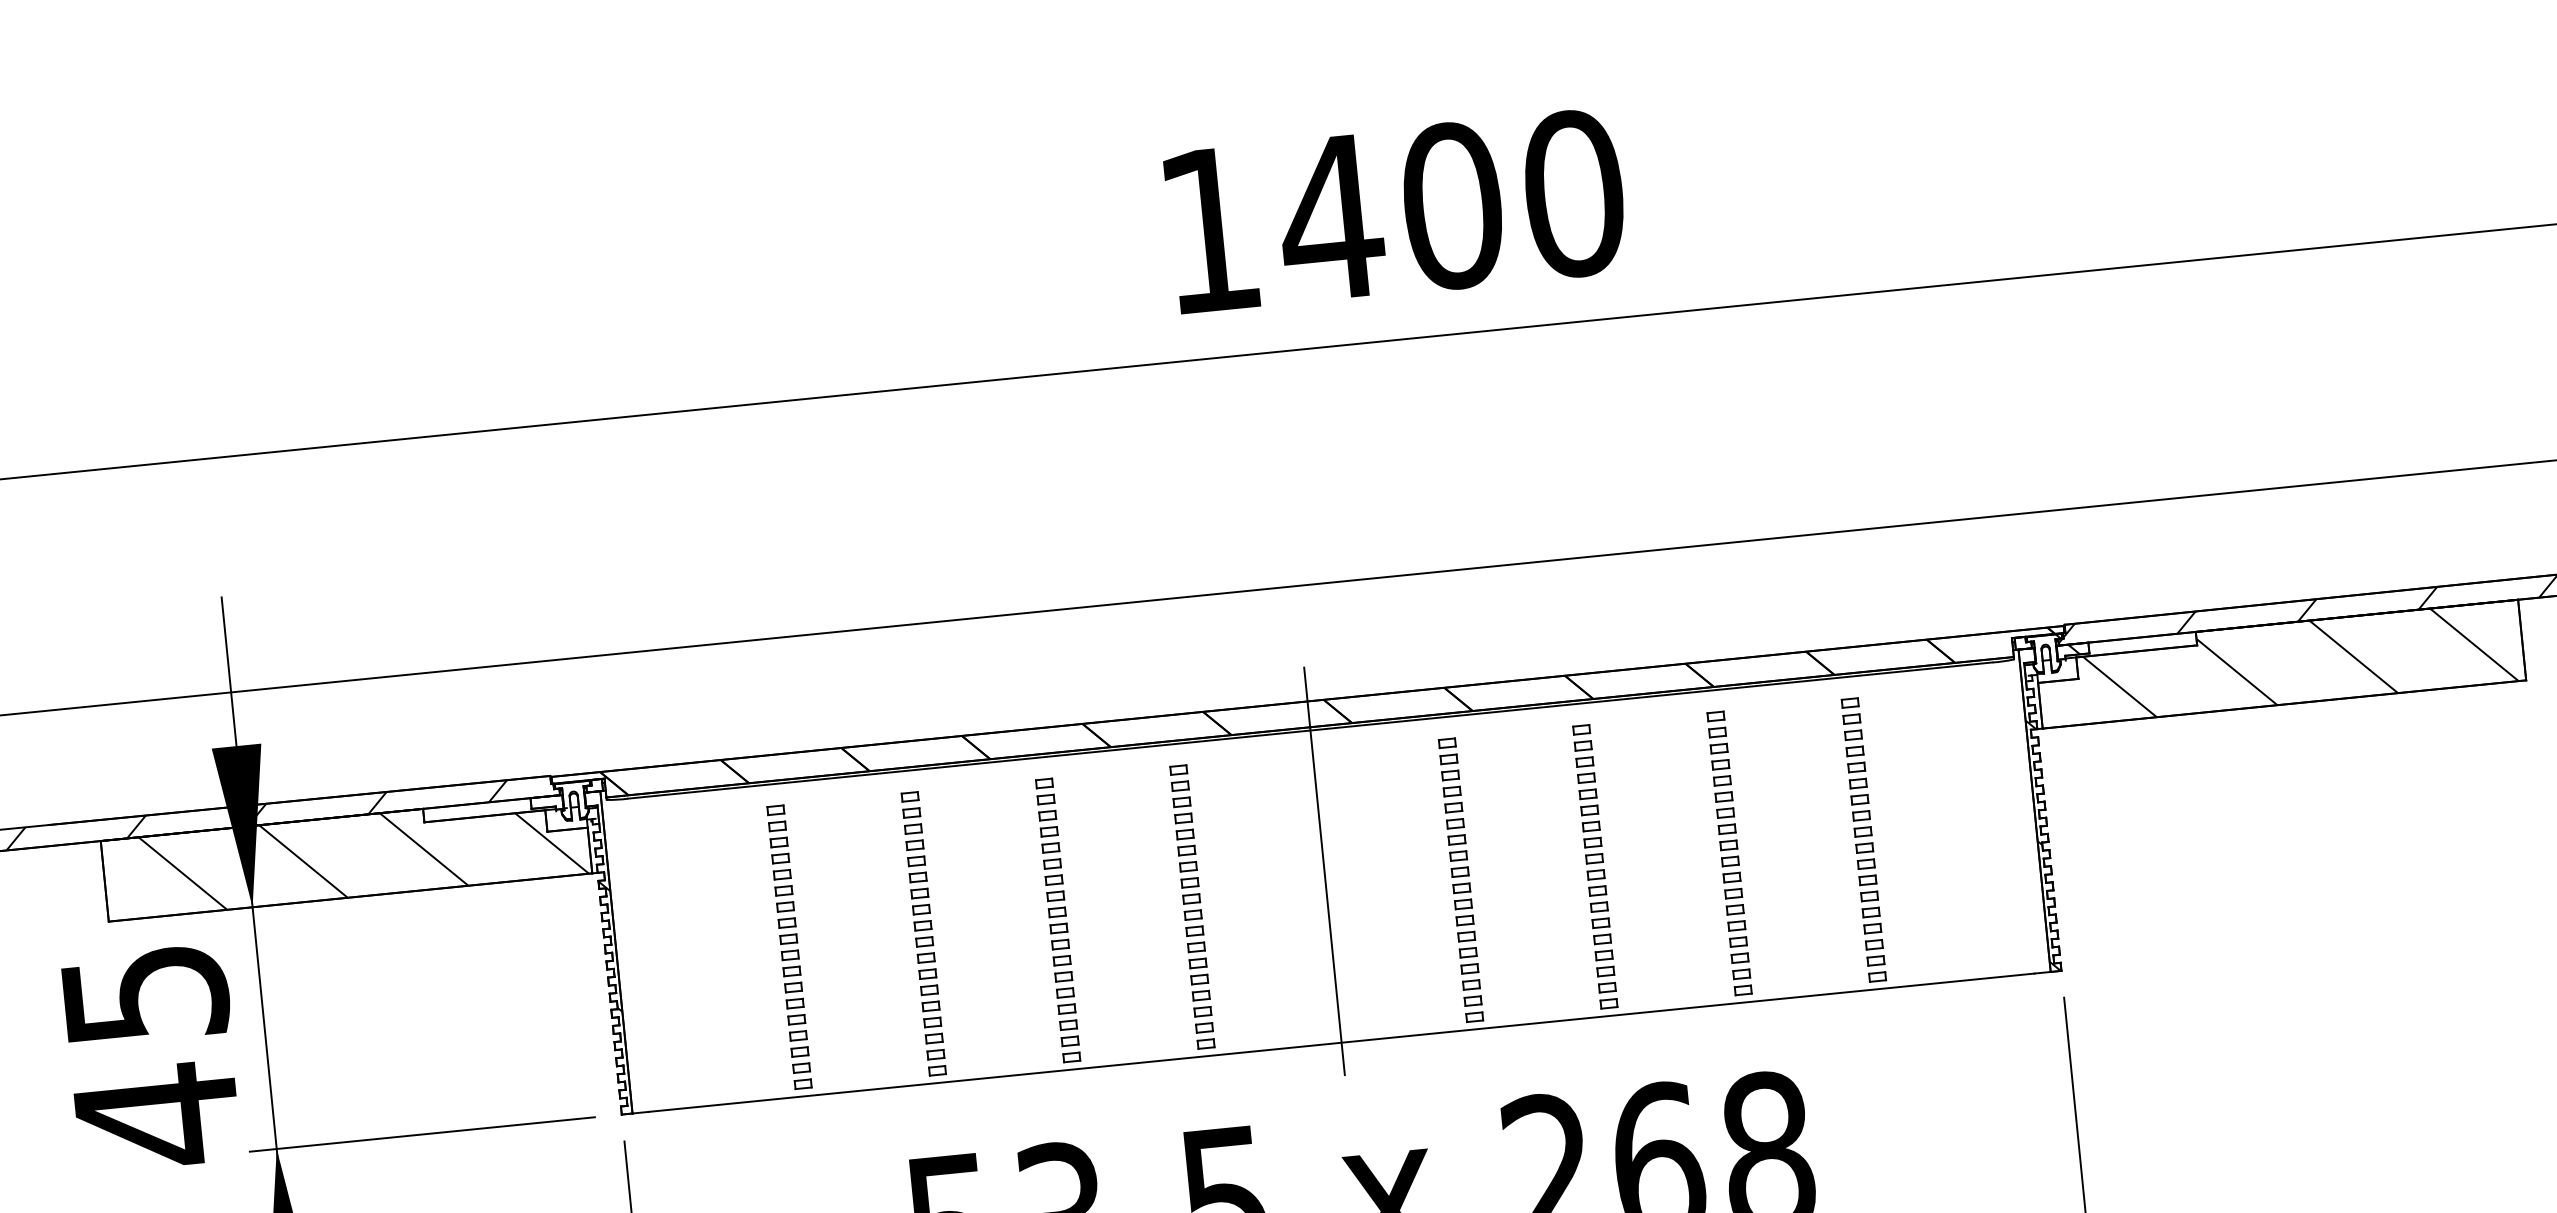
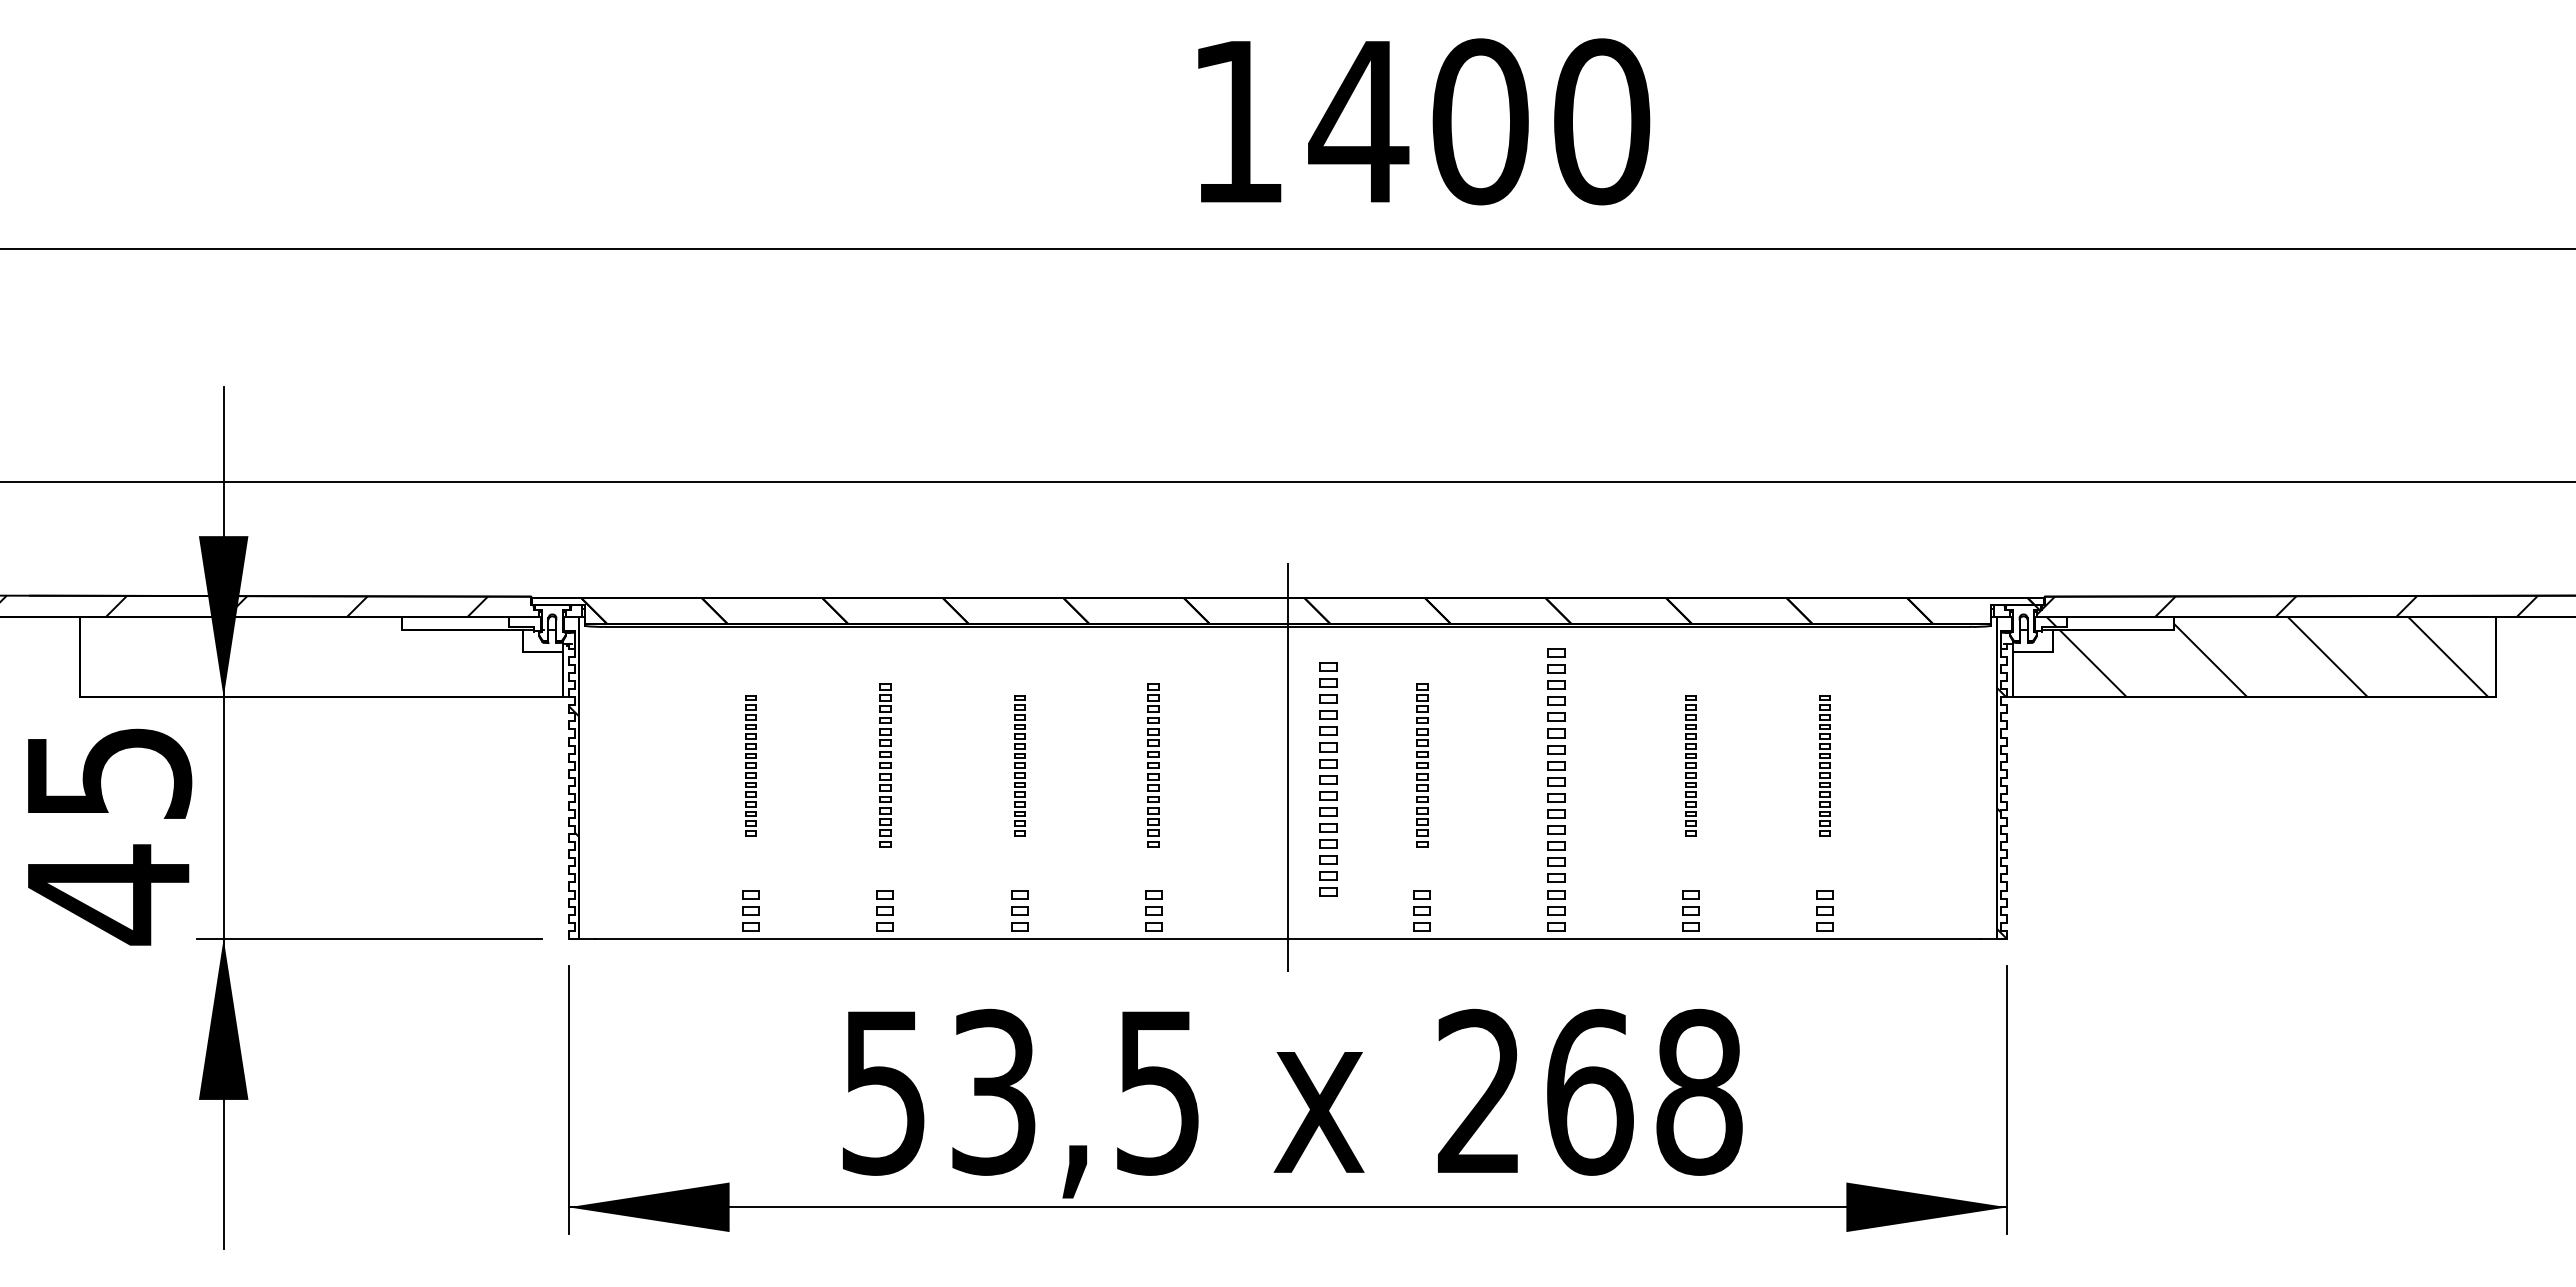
part: (1861, 815) -> (1824, 765), size x0.6
part: (1727, 829) -> (1690, 765), size x0.6
hatch: (363, 855) -> (338, 656), removed
part: (1457, 855) -> (1421, 765), size x0.7
part: (1366, 879) -> (1328, 779), added
part: (1189, 882) -> (1153, 765), size x0.7
part: (1055, 896) -> (1019, 765), size x0.6
part: (920, 909) -> (884, 765), size x0.7
part: (786, 922) -> (750, 765), size x0.6

